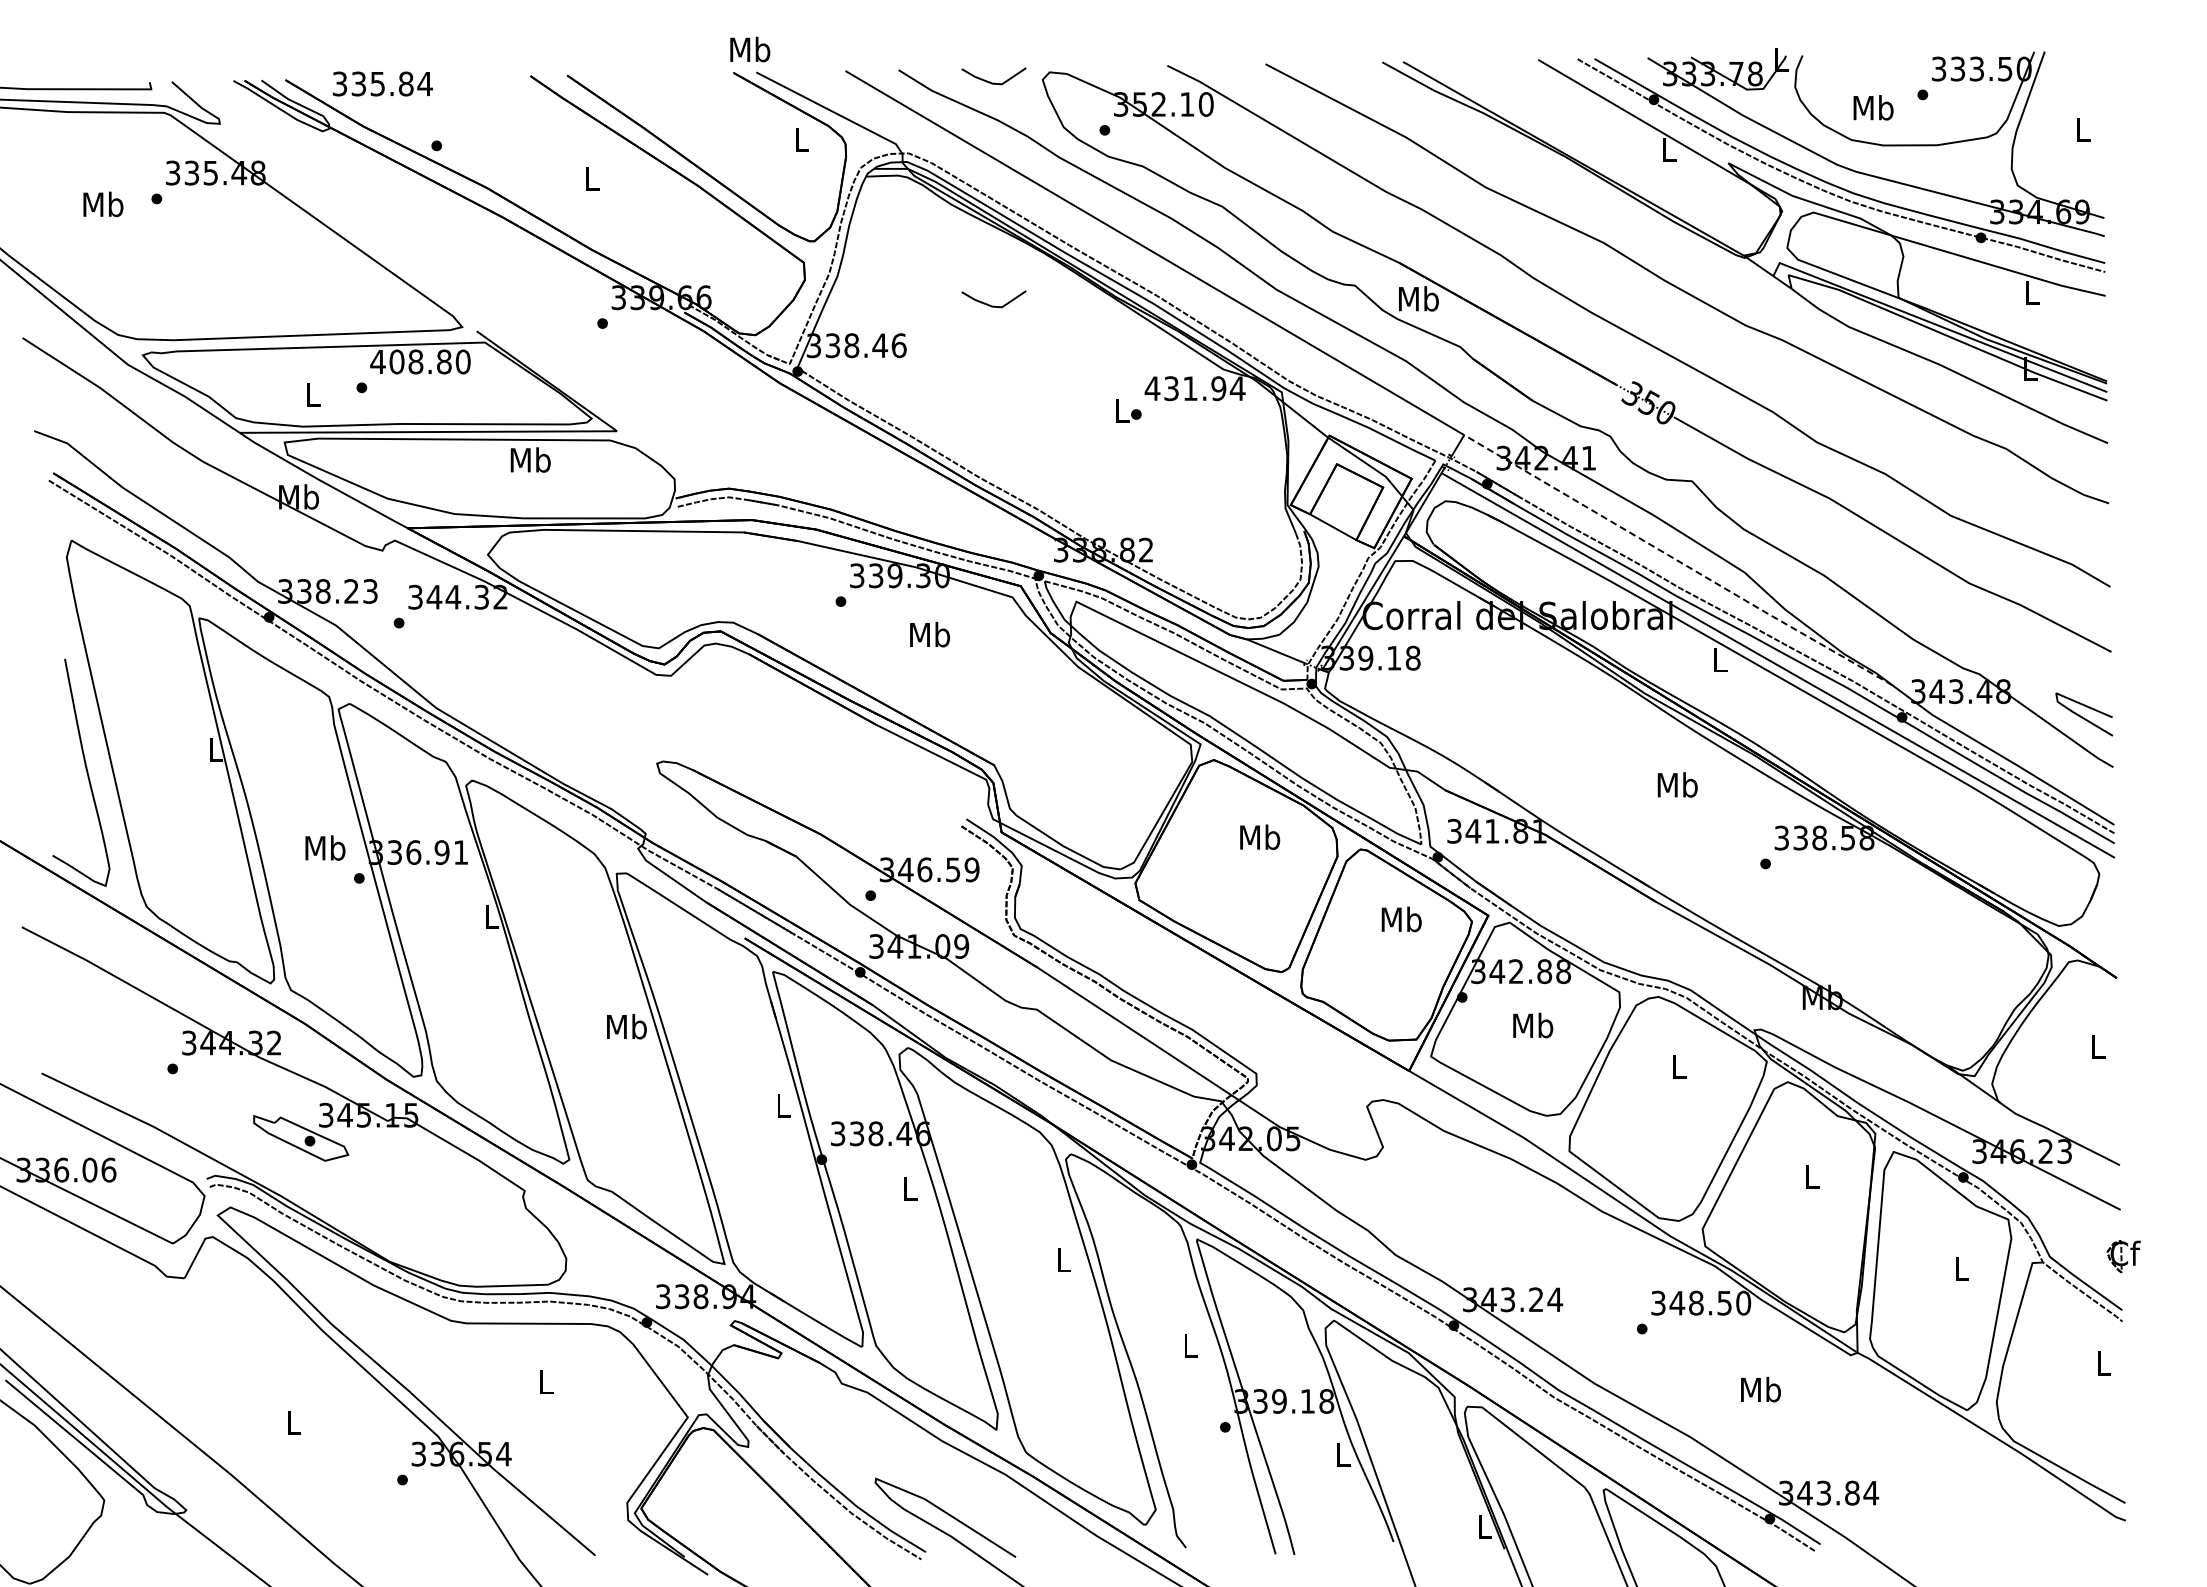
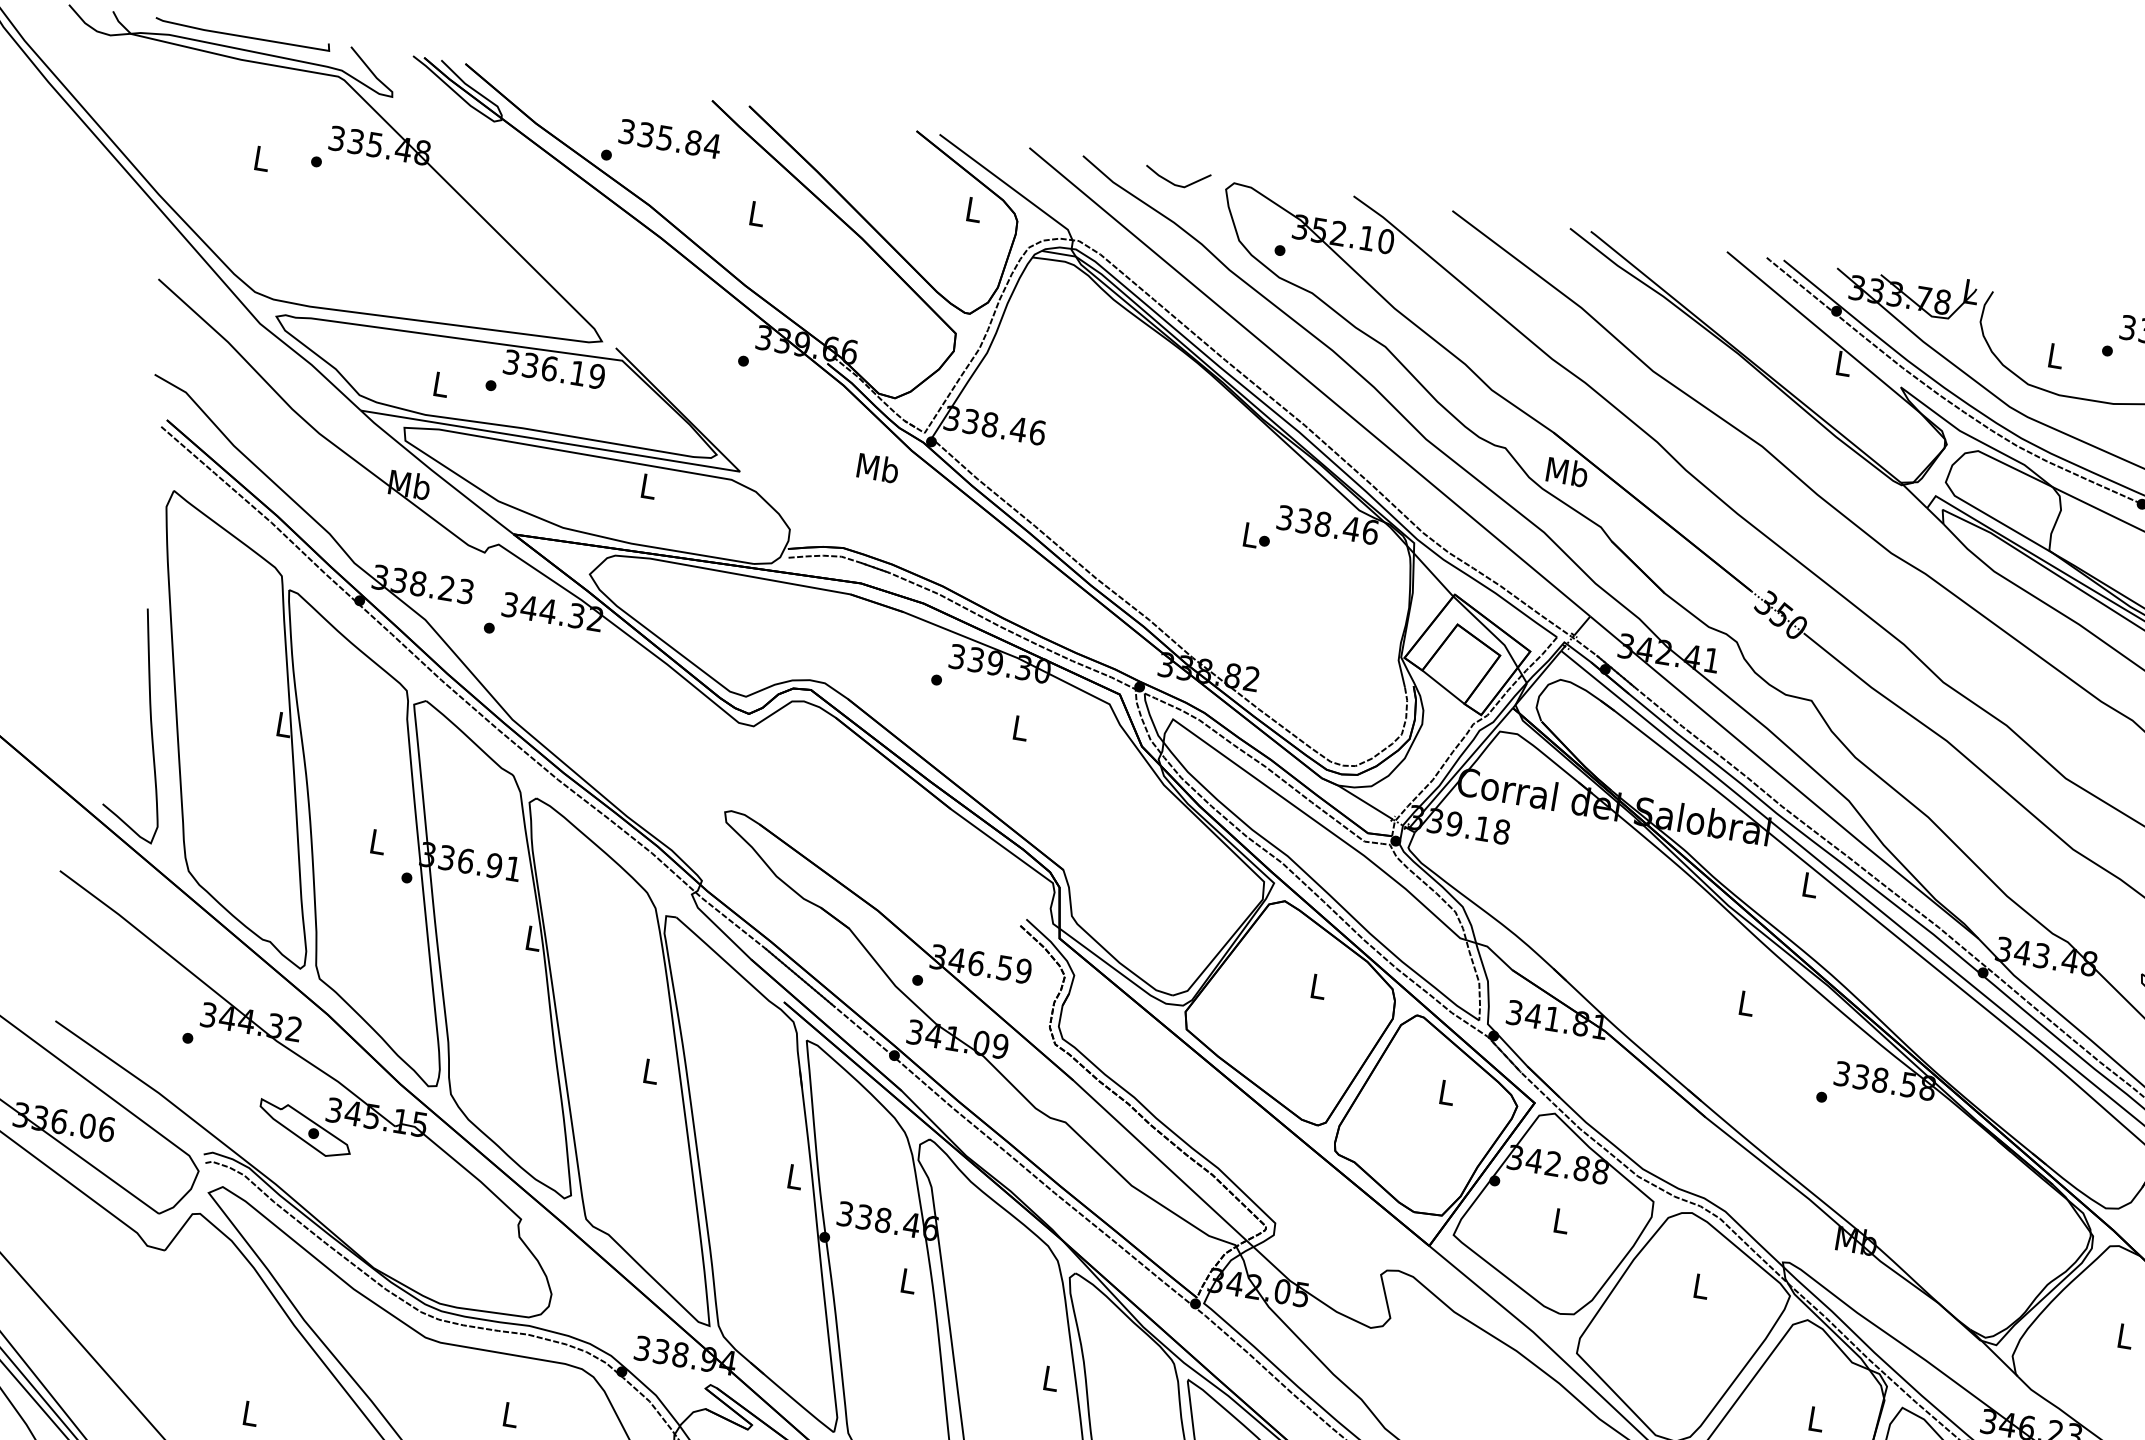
text: (750, 49) -> (878, 468), moved
text: (382, 83) -> (669, 138), moved
text: (1873, 107) -> (2055, 355), Mb -> L
text: (103, 204) -> (262, 158), Mb -> L
line: (990, 304) -> (1136, 406), removed
text: (420, 361) -> (554, 369), 408.80 -> 336.19
text: (1194, 388) -> (1327, 524), 431.94 -> 338.46
text: (530, 459) -> (648, 485), Mb -> L
line: (1678, 561) -> (1784, 779), dashed -> solid
text: (929, 634) -> (1020, 727), Mb -> L
text: (1677, 784) -> (1746, 1002), Mb -> L
text: (1260, 837) -> (1318, 986), Mb -> L
text: (325, 847) -> (378, 841), Mb -> L
text: (1401, 919) -> (1446, 1092), Mb -> L
text: (1533, 1025) -> (1561, 1220), Mb -> L
text: (626, 1026) -> (650, 1071), Mb -> L

